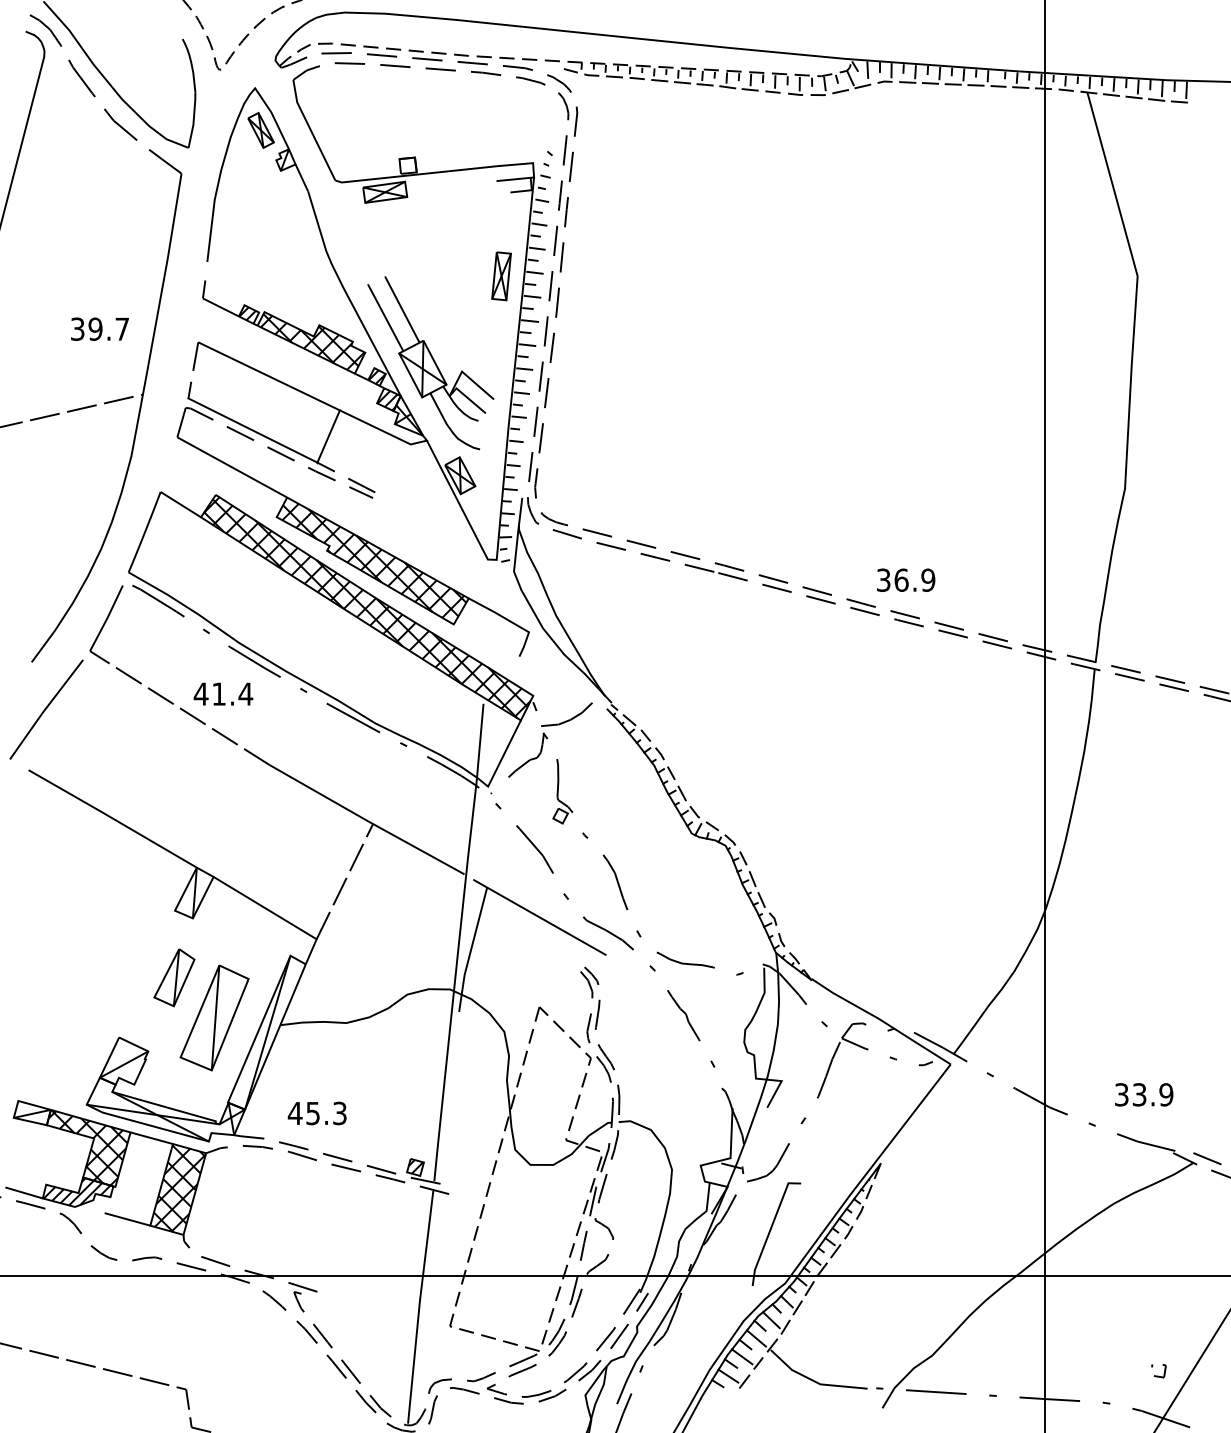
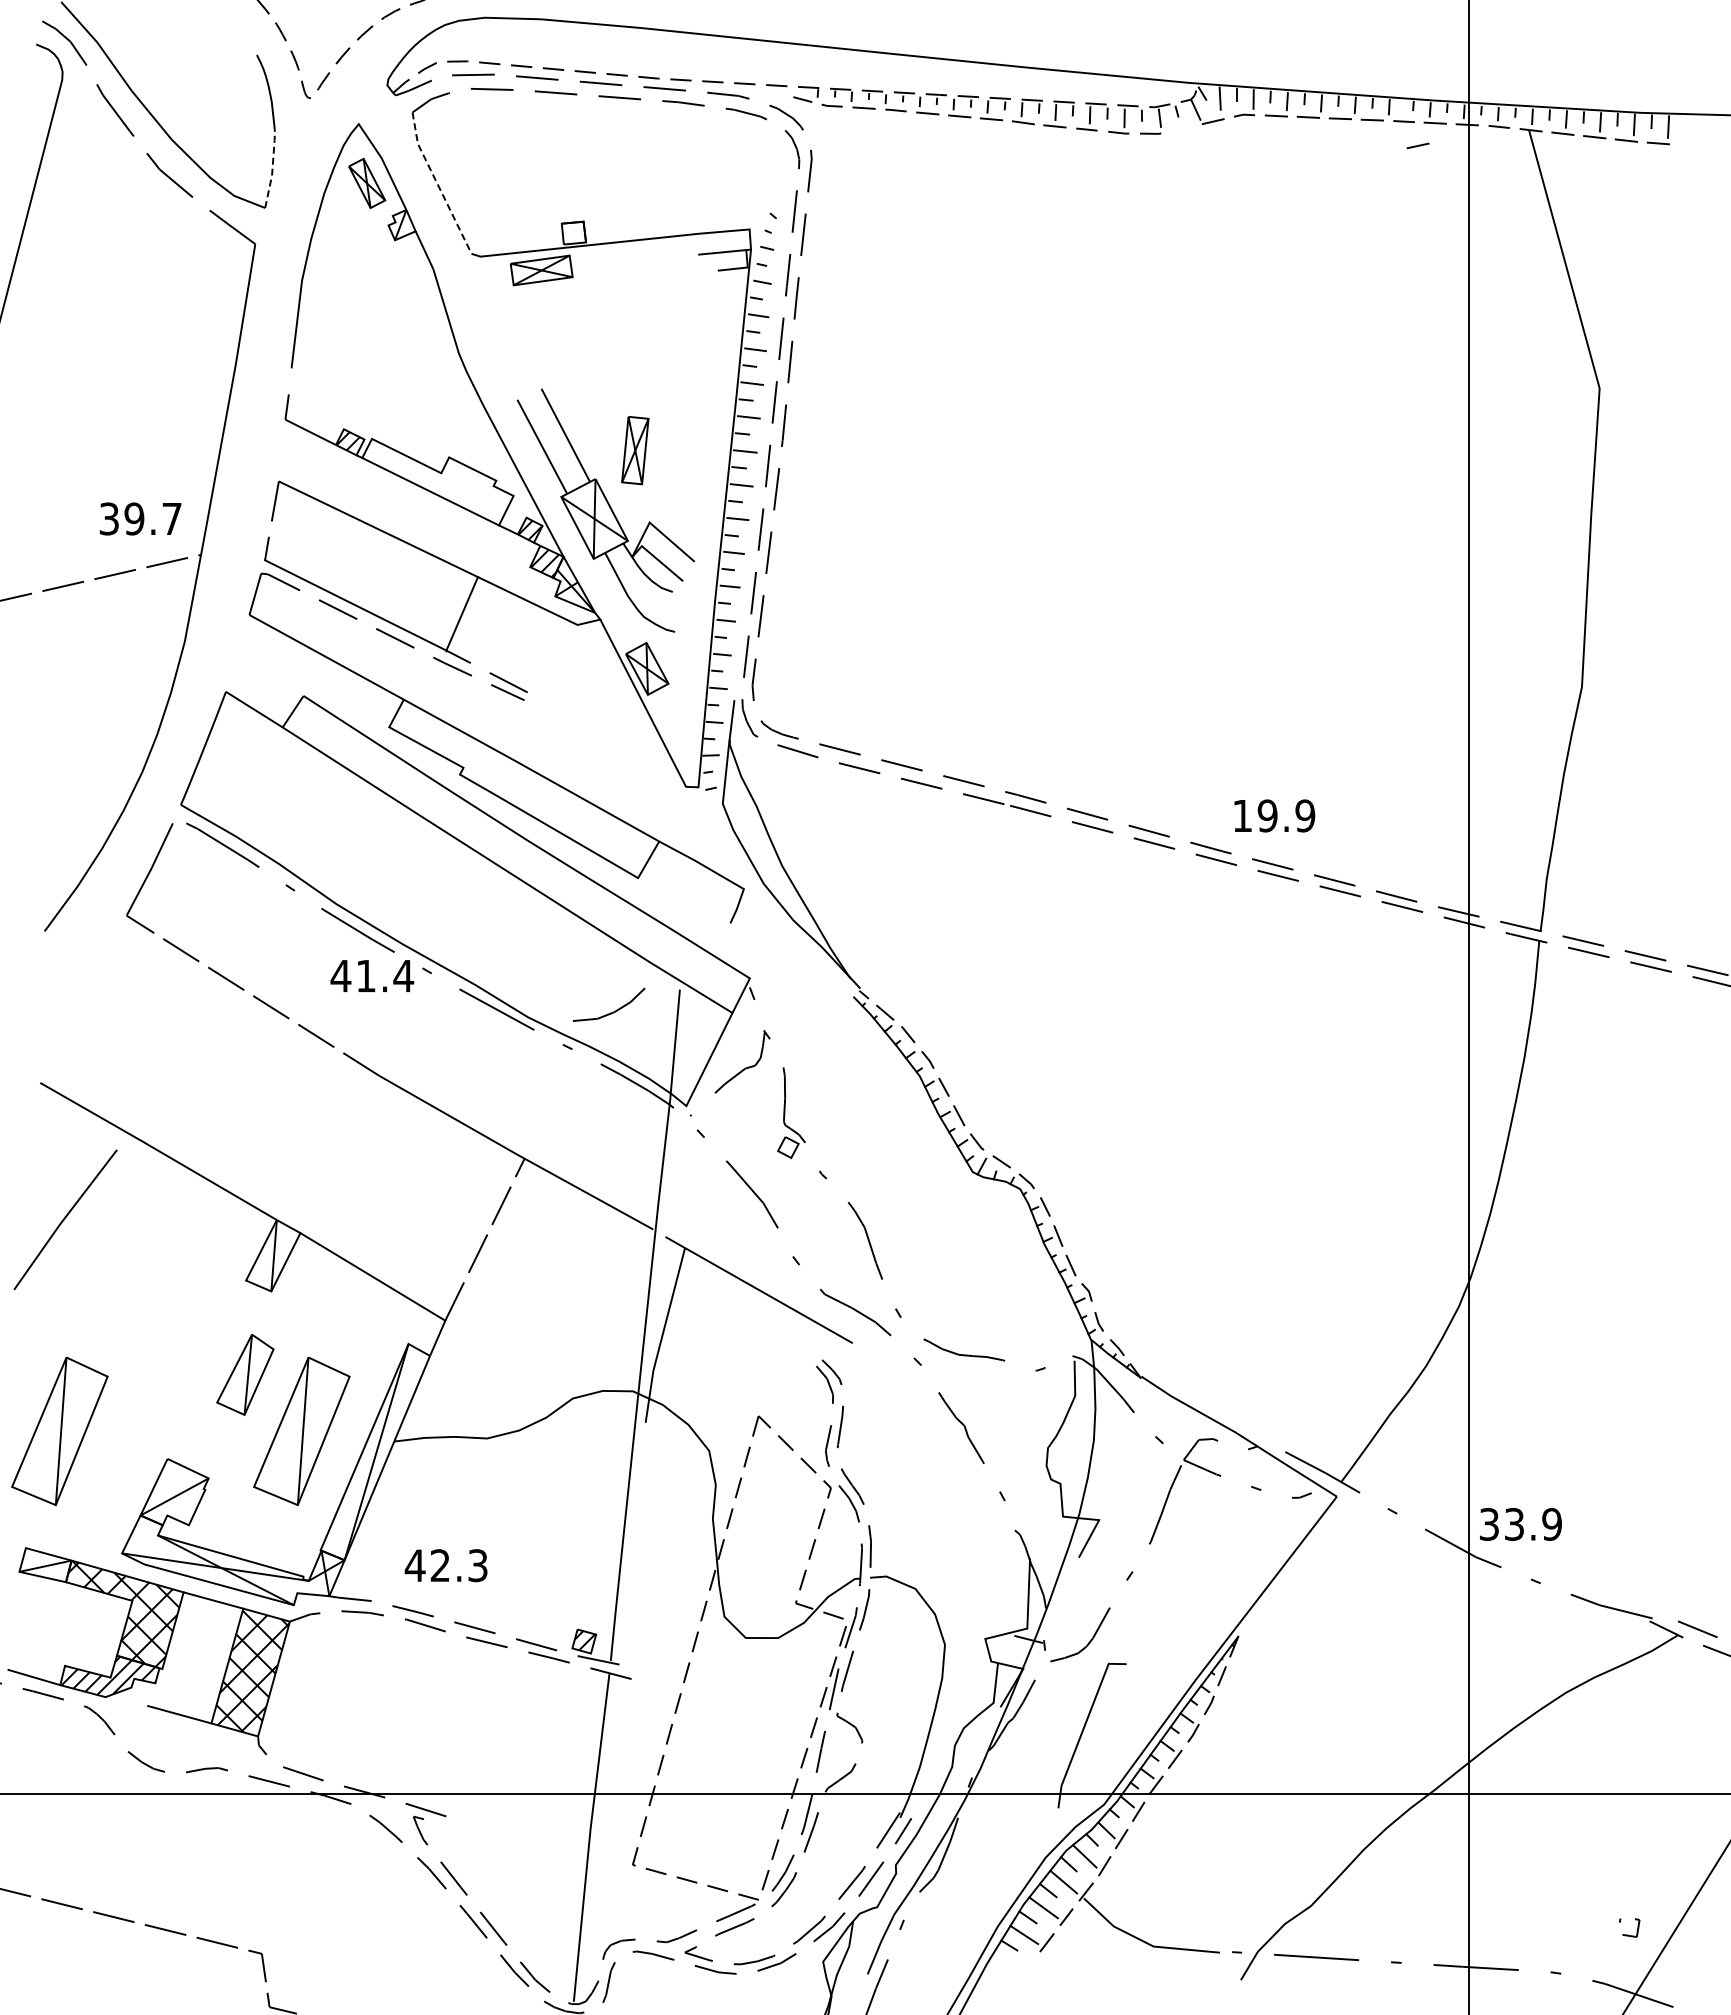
line: (840, 91) -> (1417, 145), moved
line: (193, 119) -> (272, 168), solid -> dashed
line: (311, 131) -> (437, 184), solid -> dashed
part: (501, 276) -> (635, 450), moved
text: (99, 328) -> (140, 518), moved
hatch: (312, 341) -> (439, 480), removed
hatch: (374, 560) -> (526, 788), removed
text: (892, 579) -> (1255, 815), 36.9 -> 19.9
hatch: (367, 607) -> (516, 854), removed
text: (223, 693) -> (372, 975), moved
line: (46, 709) -> (65, 1219), moved
line: (567, 720) -> (610, 1012), moved
part: (42, 1018) -> (59, 1431), added
text: (1143, 1094) -> (1520, 1524), moved
text: (312, 1113) -> (439, 1565), 45.3 -> 42.3

